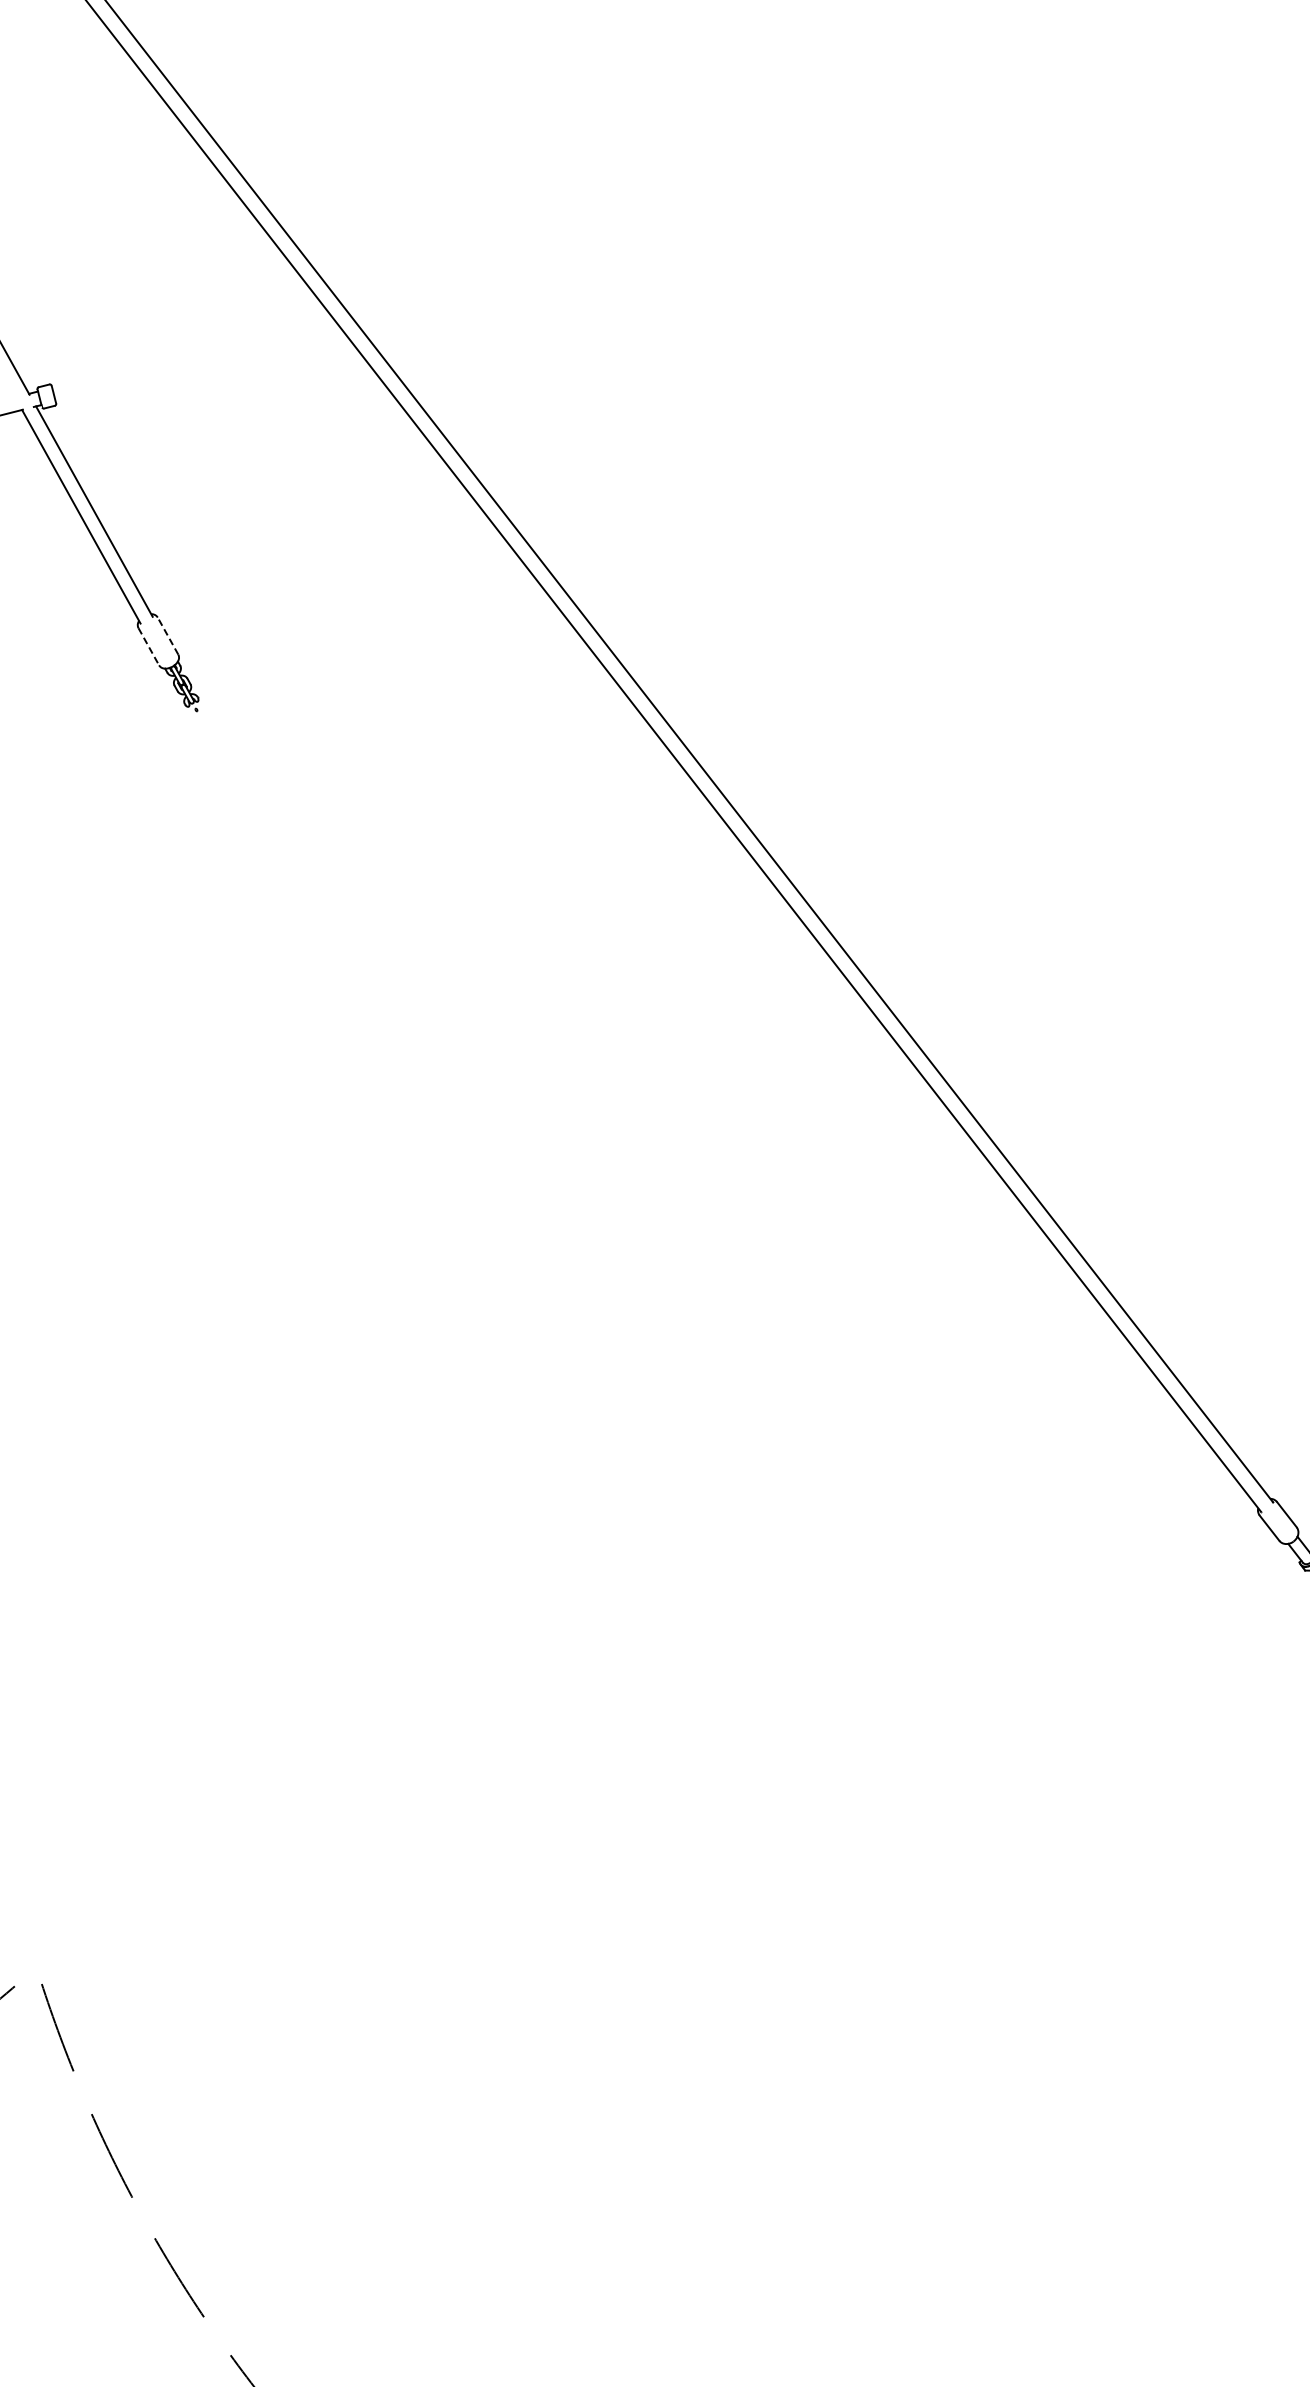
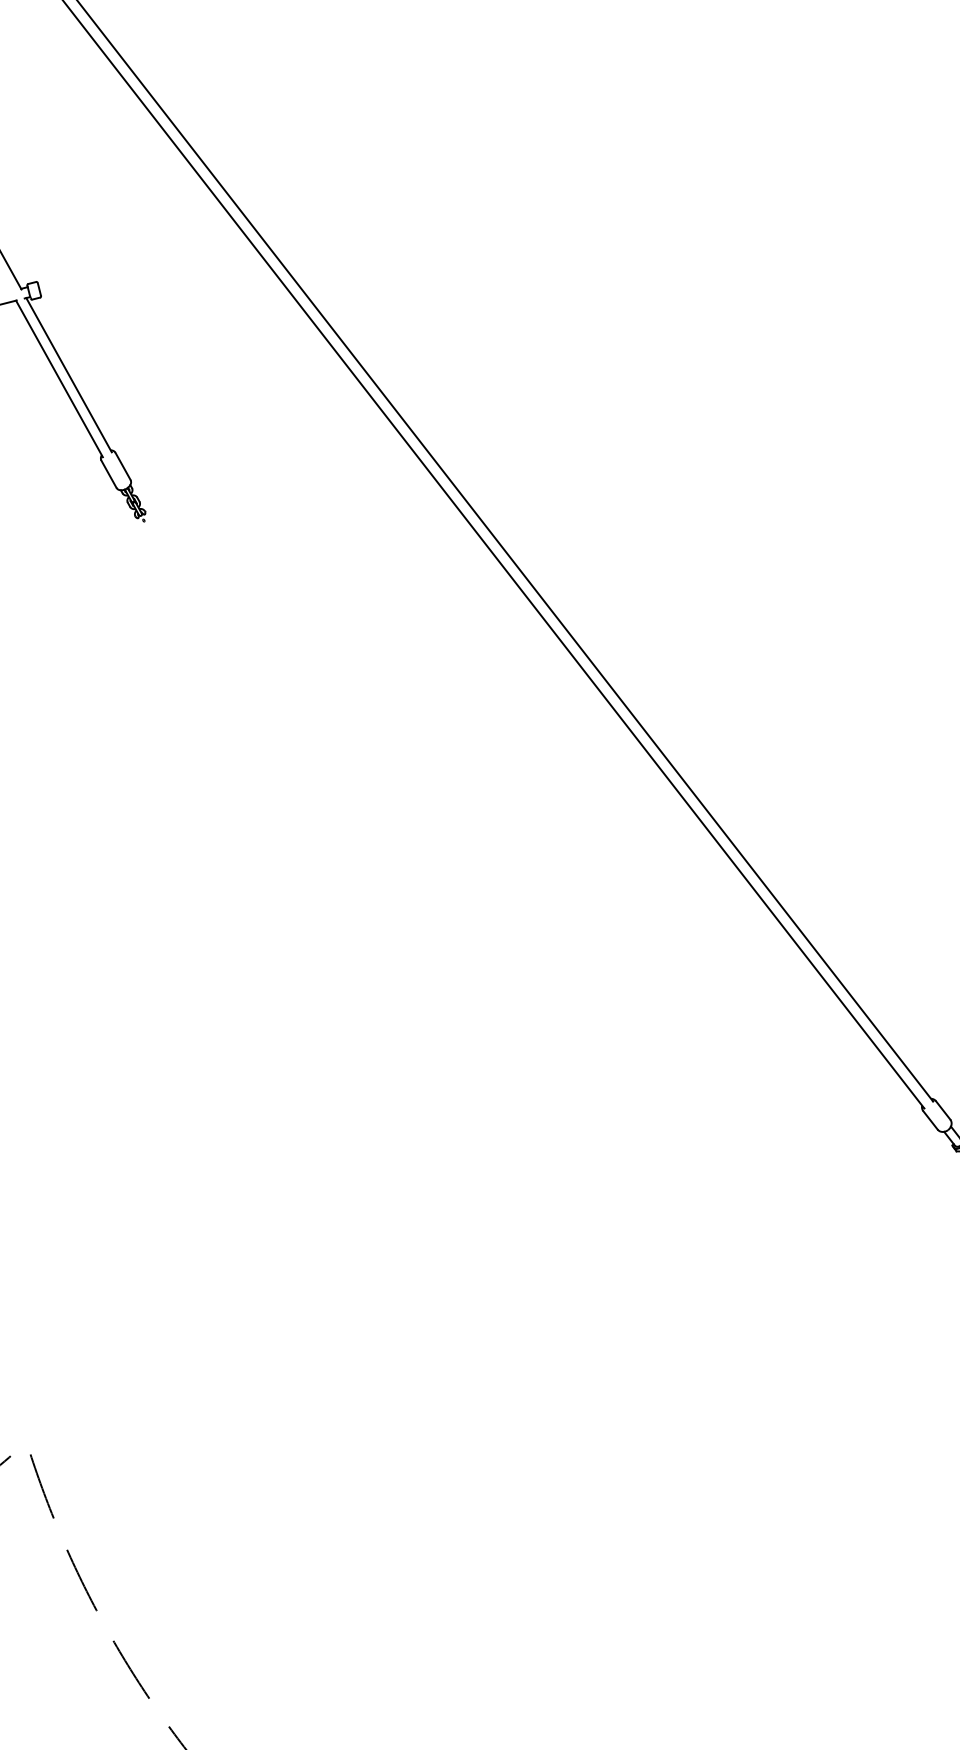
line: (167, 635) -> (122, 465), dashed -> solid
line: (149, 647) -> (109, 474), dashed -> solid

